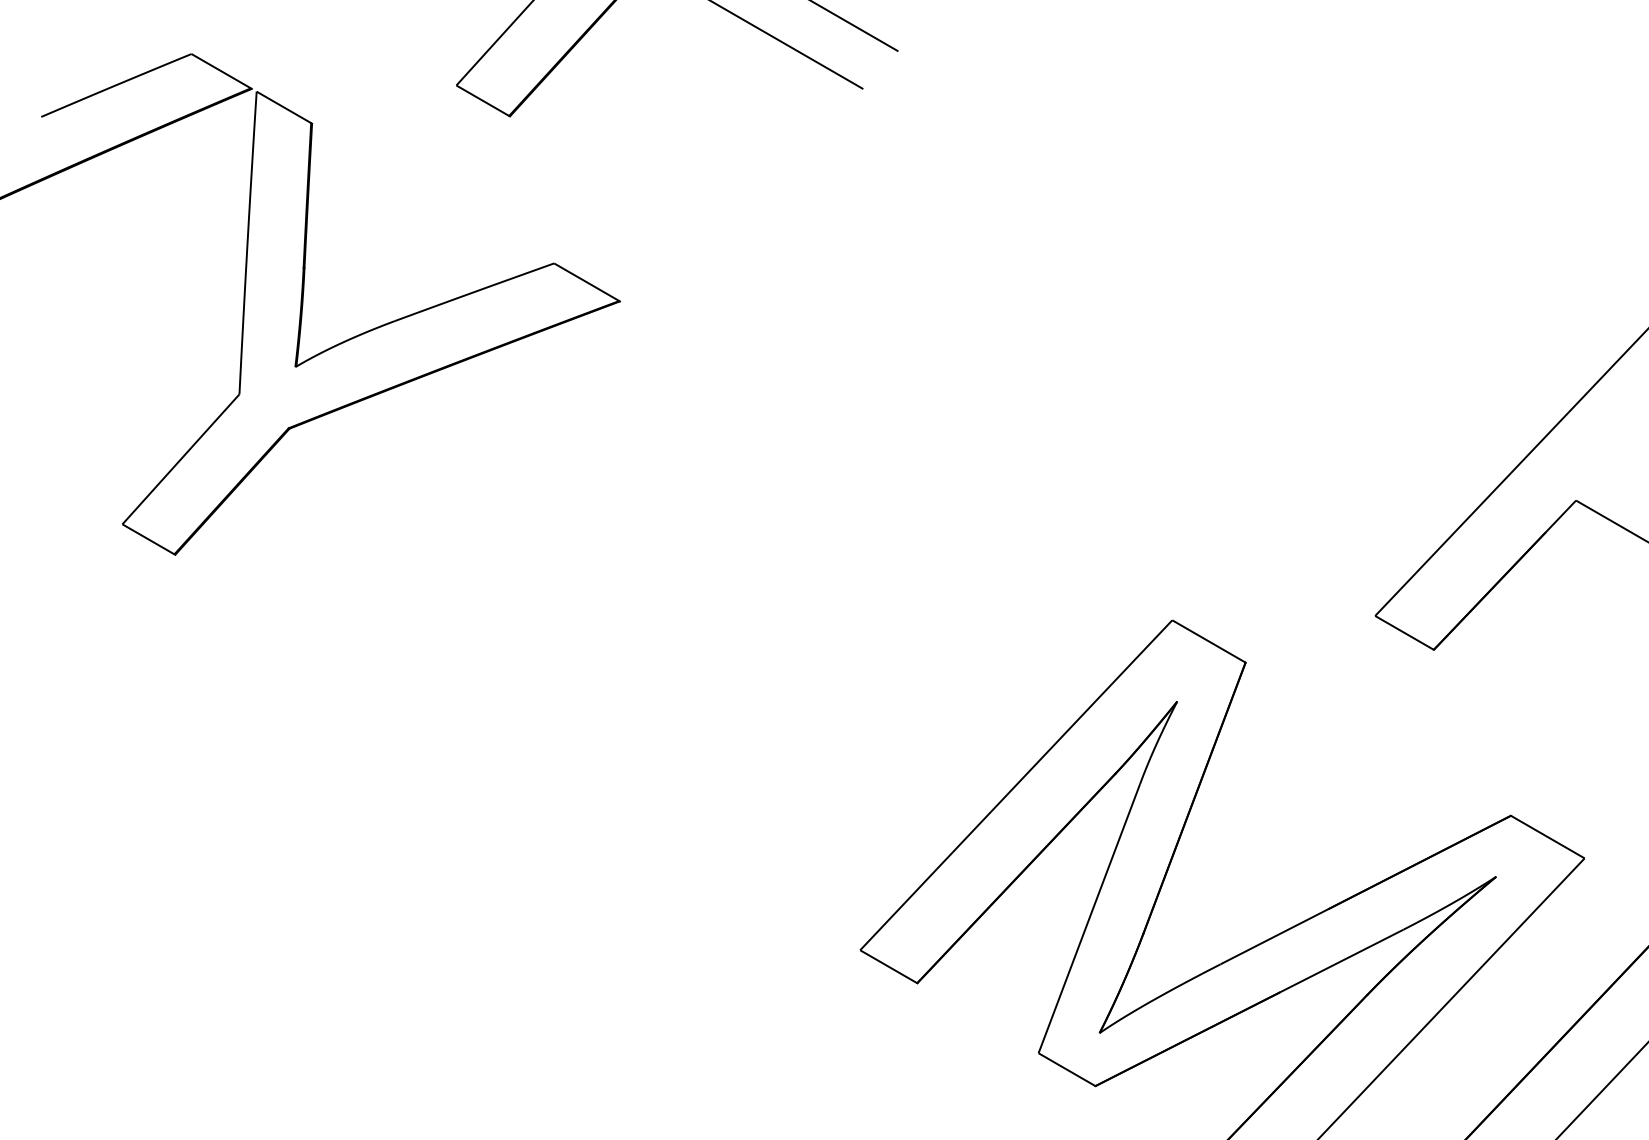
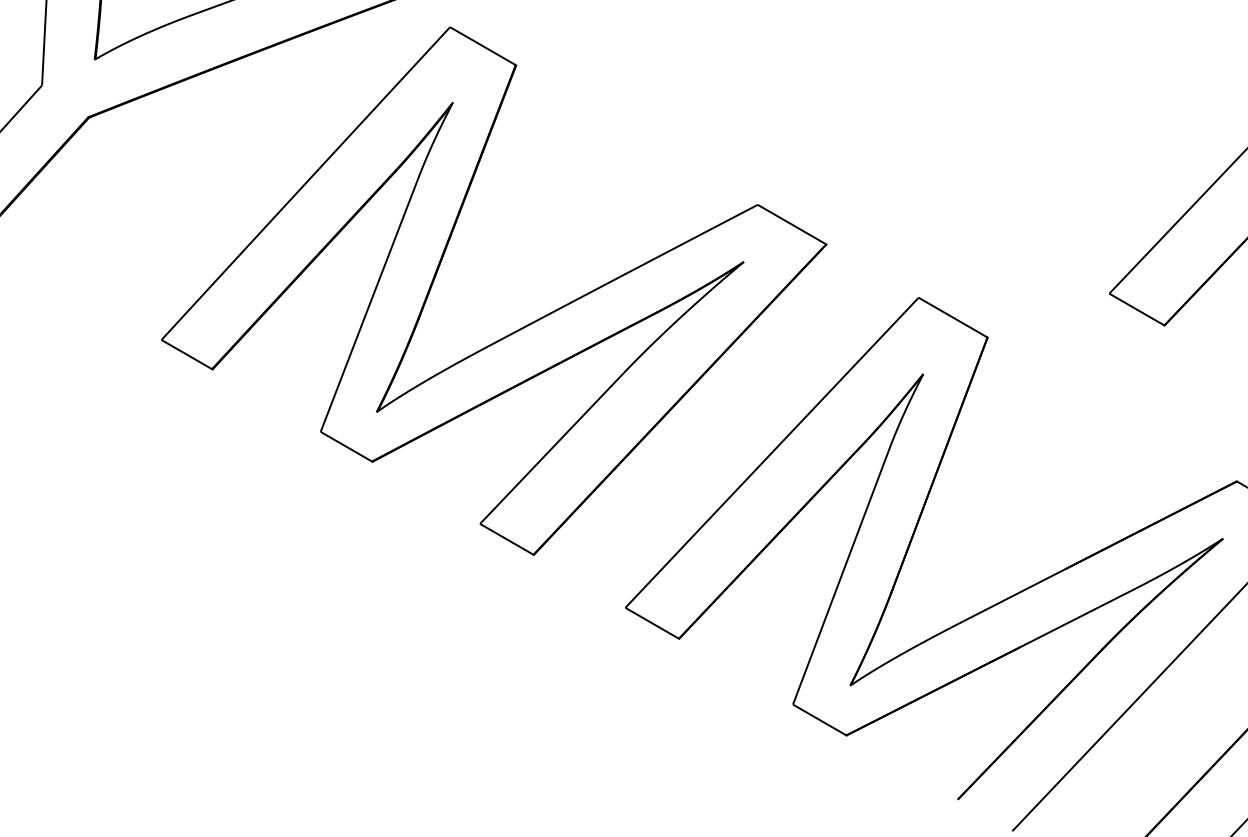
part: (741, 656) -> (513, 331), added

